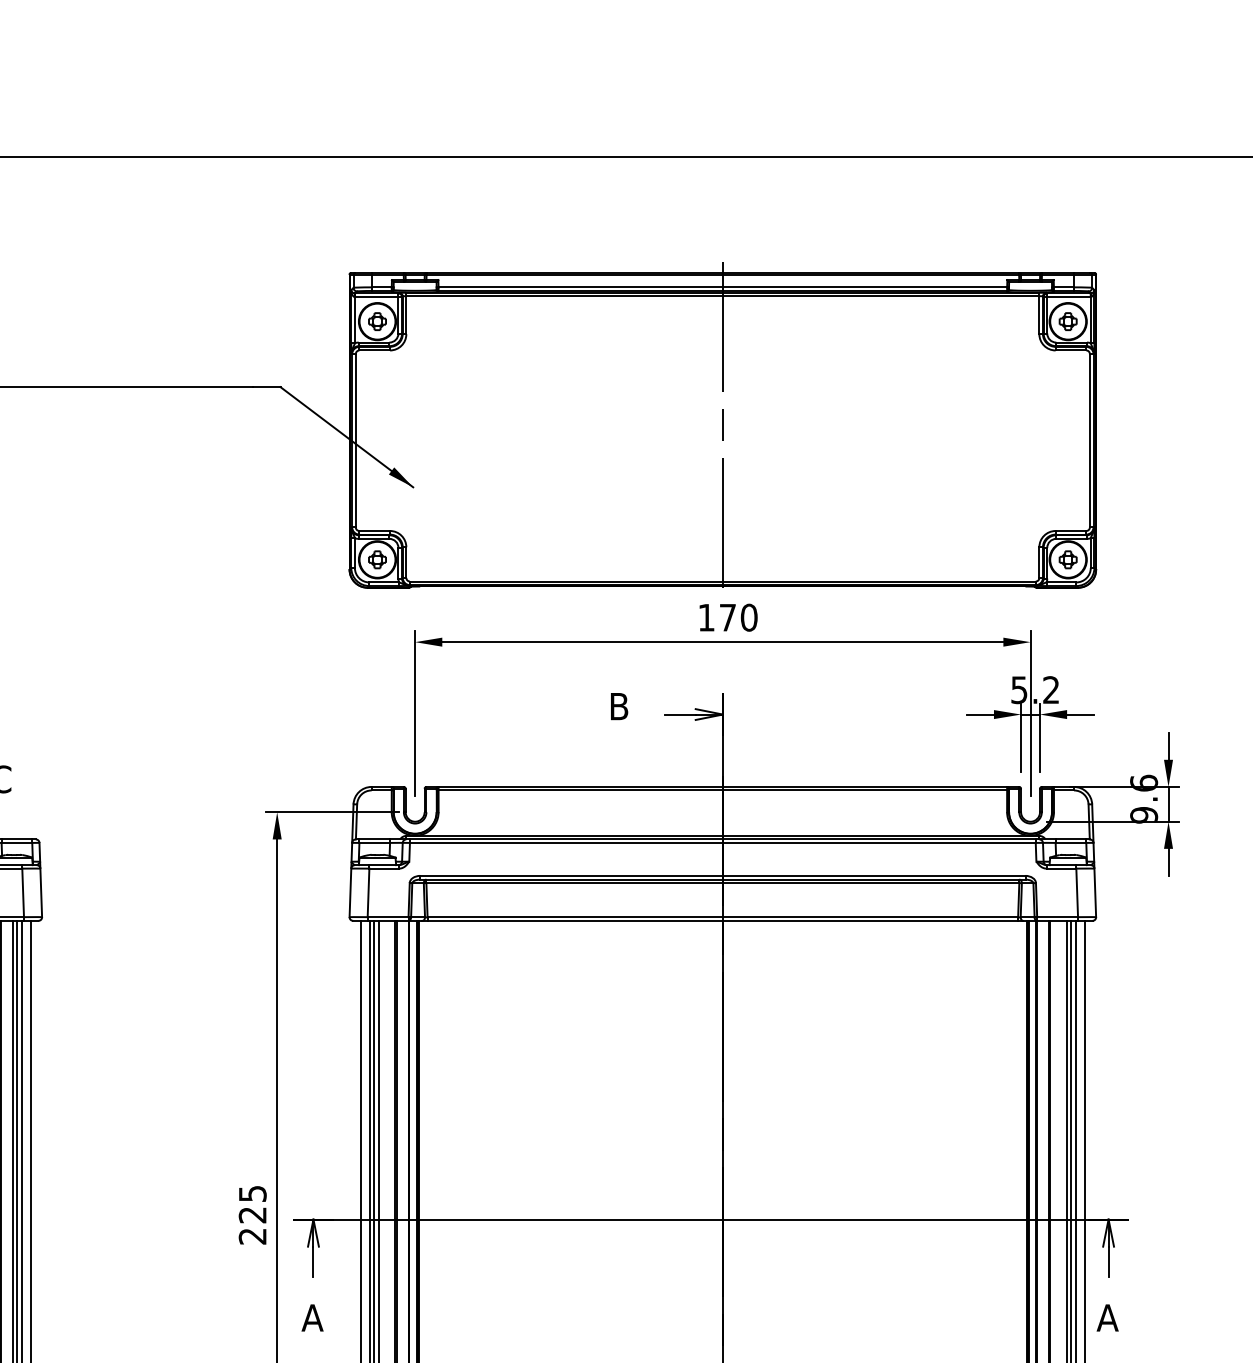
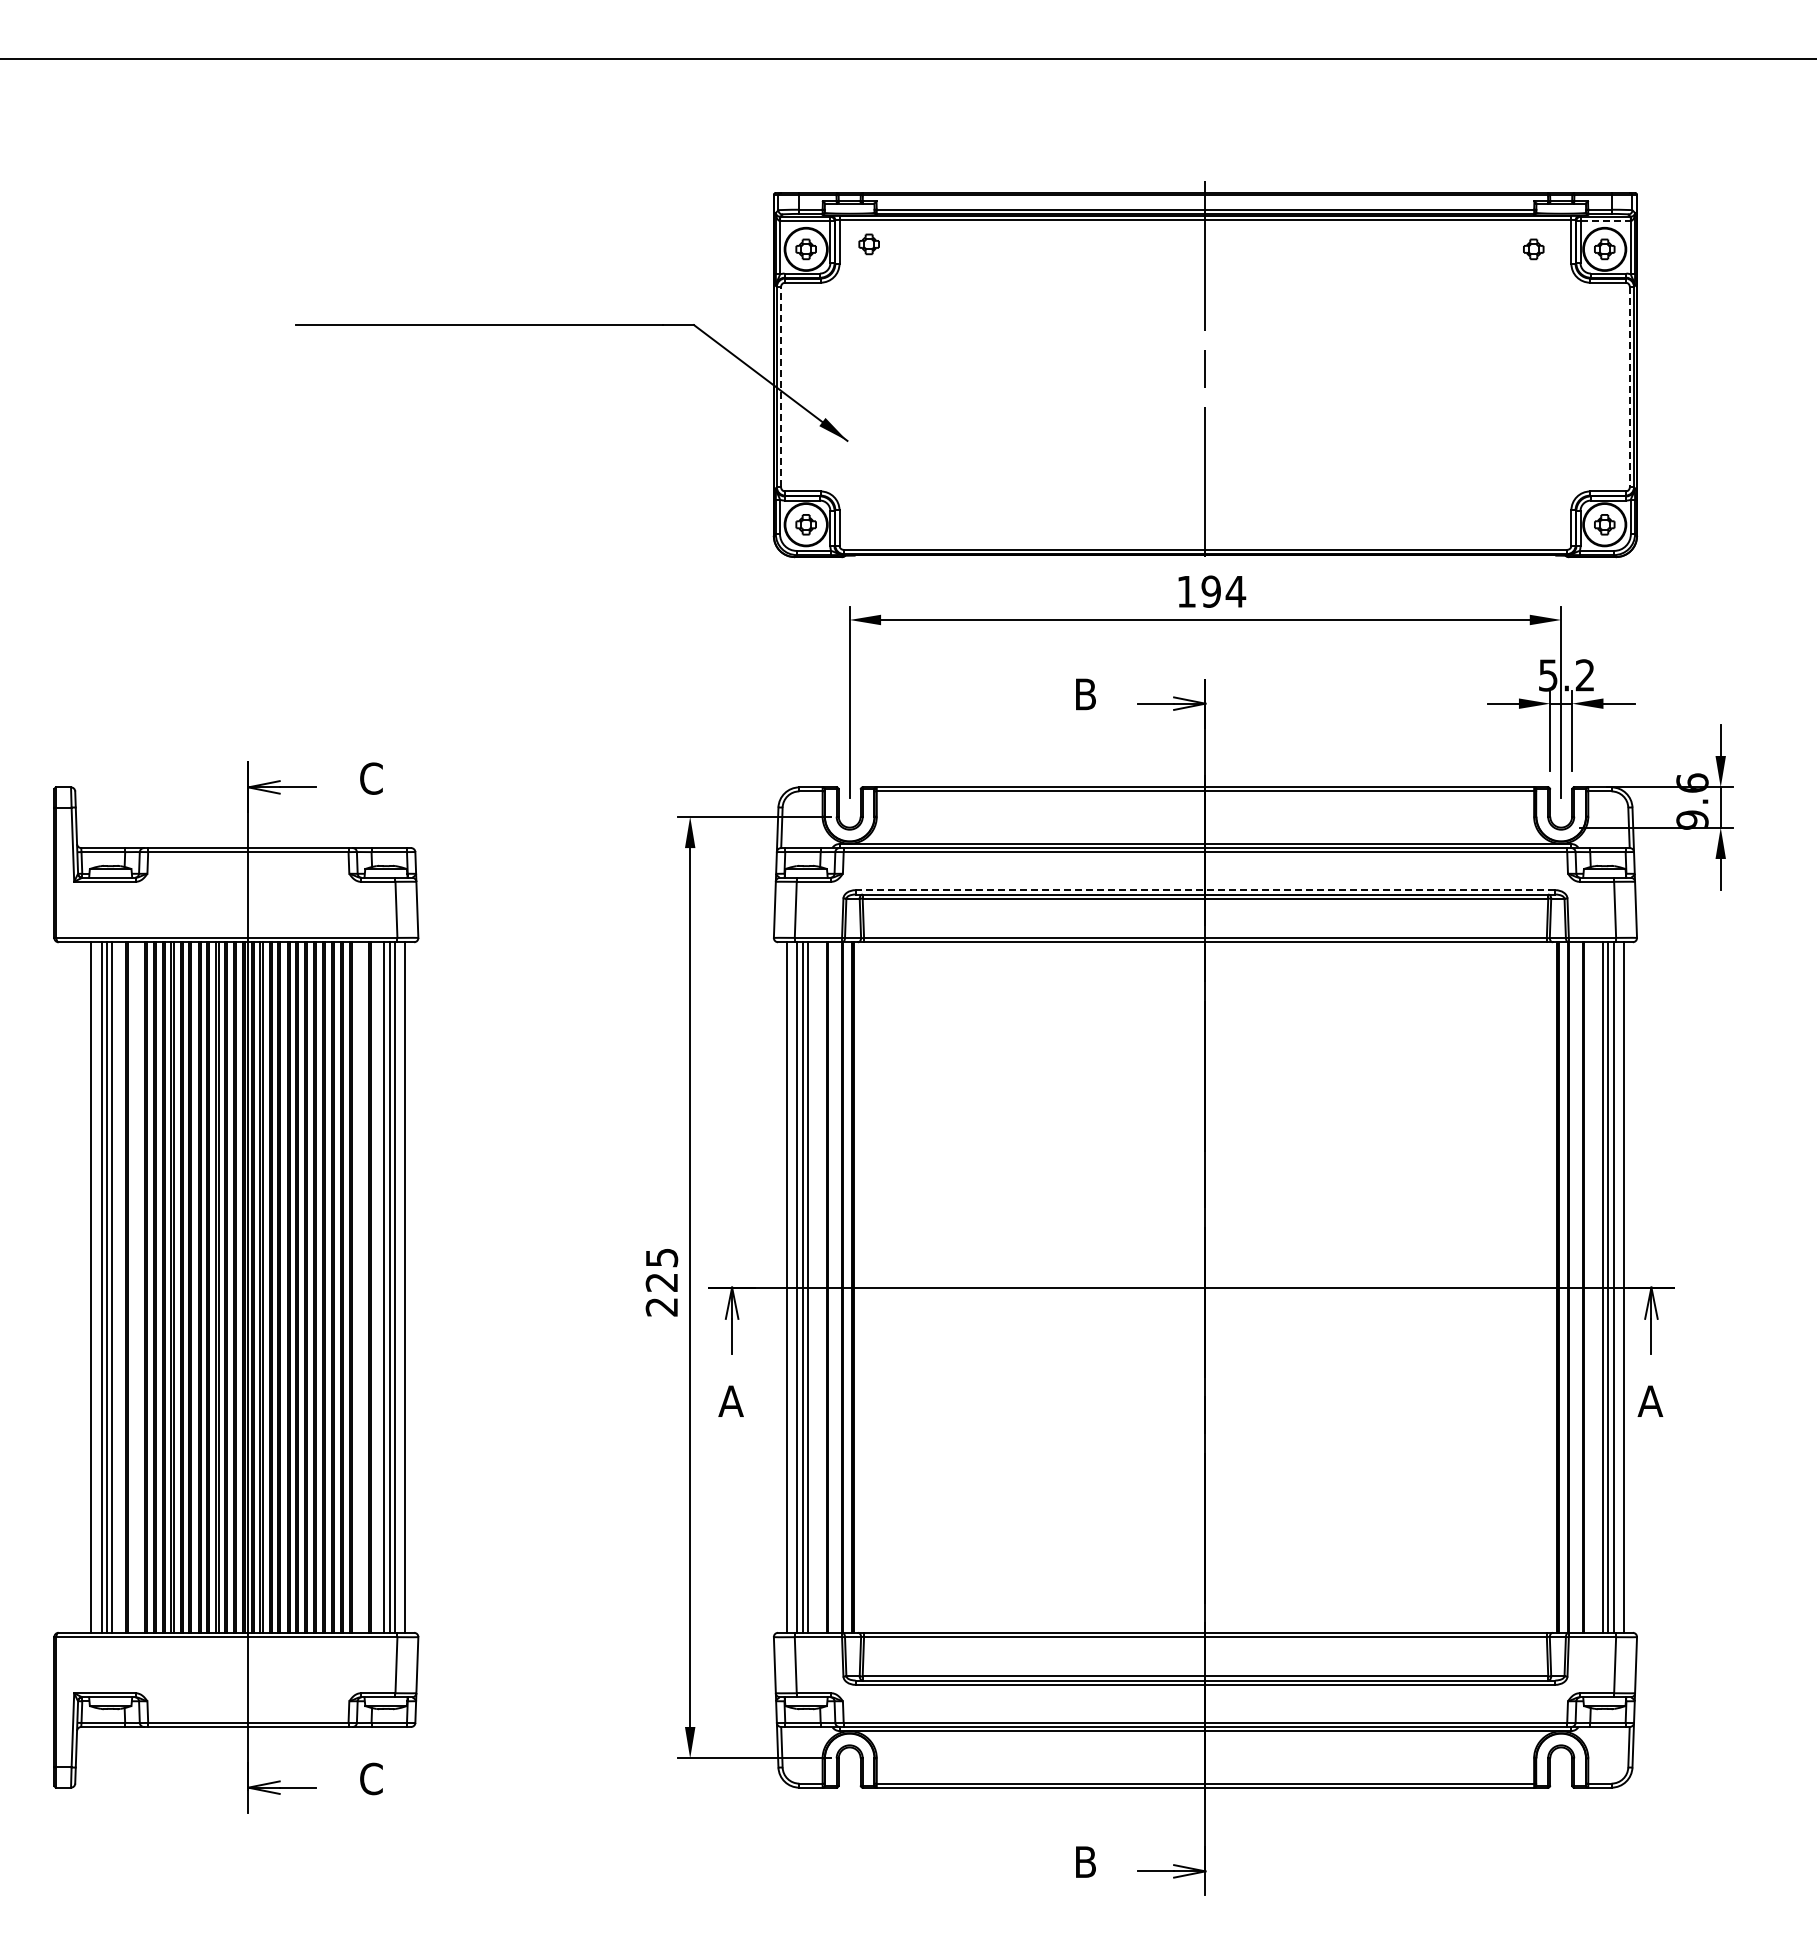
line: (1069, 297) -> (1606, 221), solid -> dashed
part: (431, 317) -> (868, 244), added
part: (1006, 321) -> (1533, 249), added
line: (356, 440) -> (781, 386), solid -> dashed
line: (1089, 441) -> (1629, 387), solid -> dashed
text: (738, 617) -> (1223, 591), 170 -> 194
line: (722, 876) -> (1205, 890), solid -> dashed

